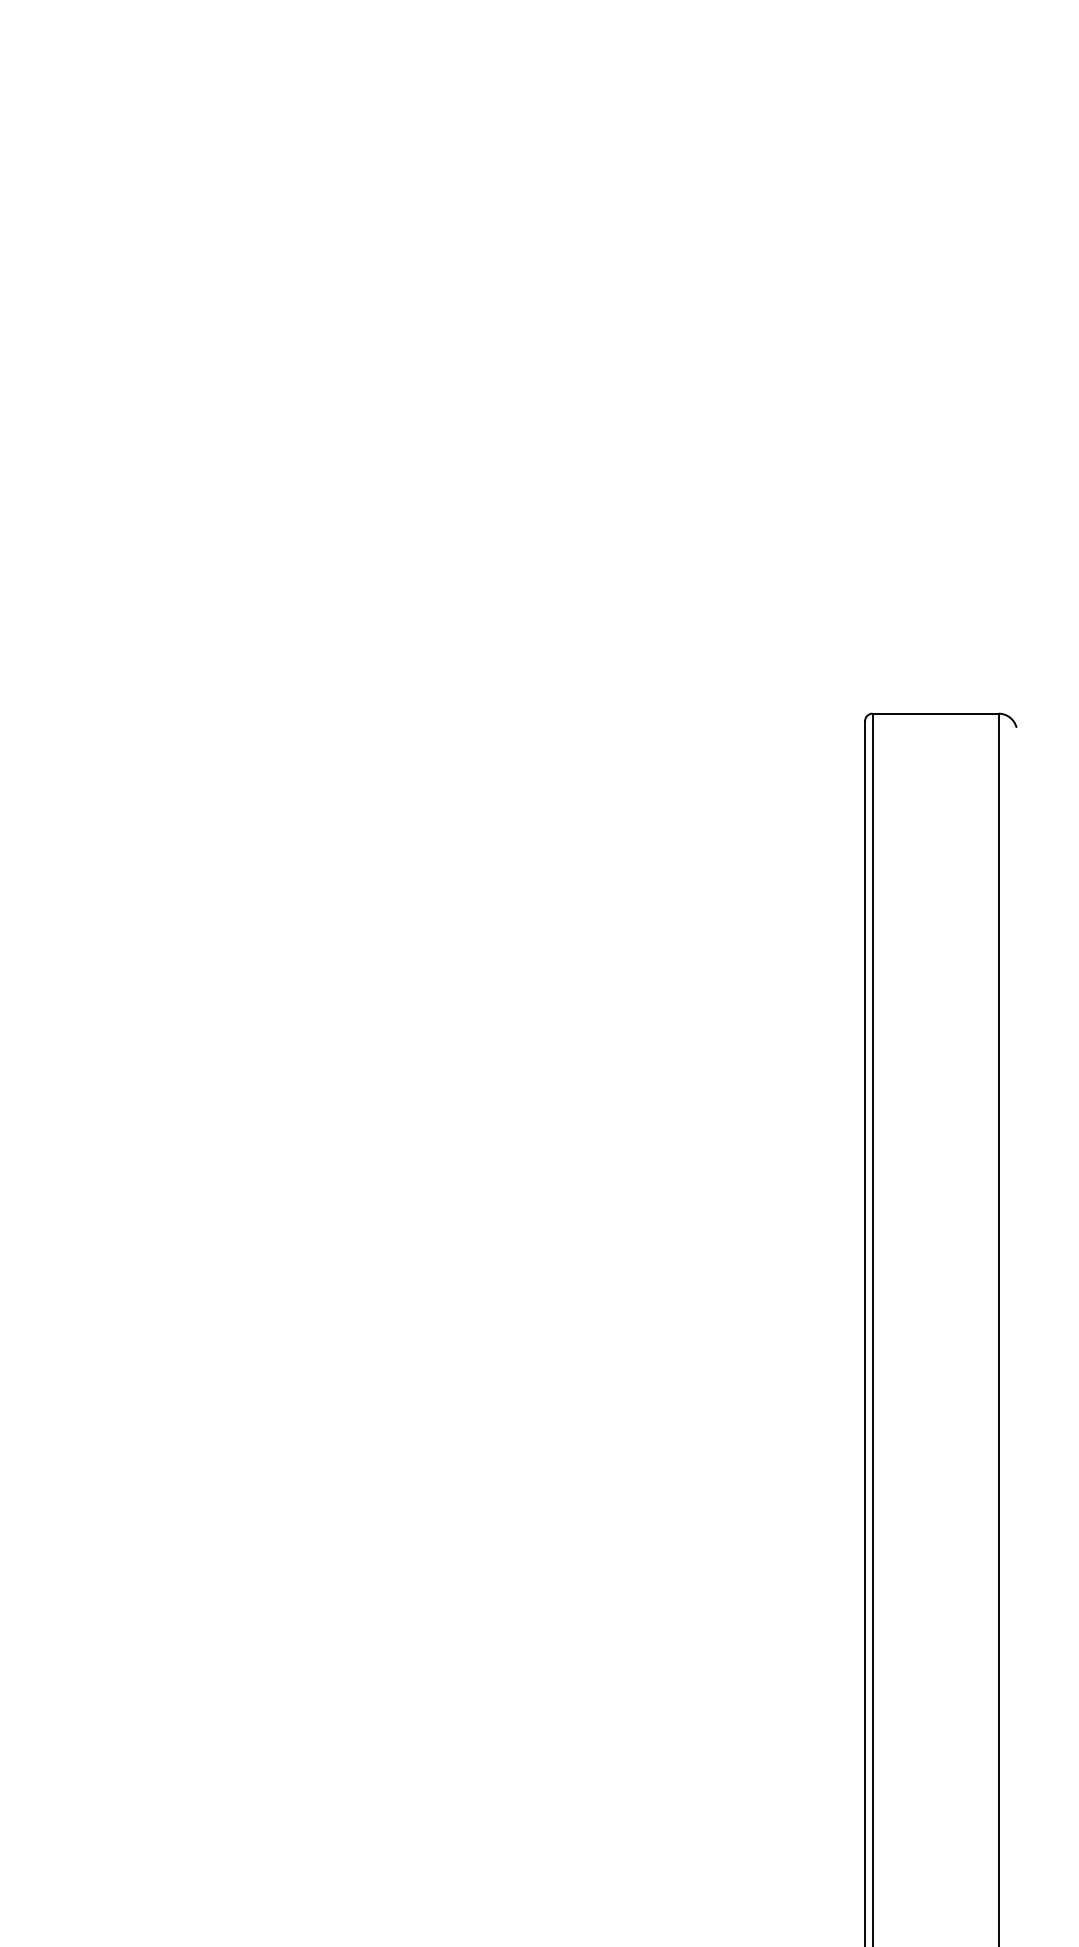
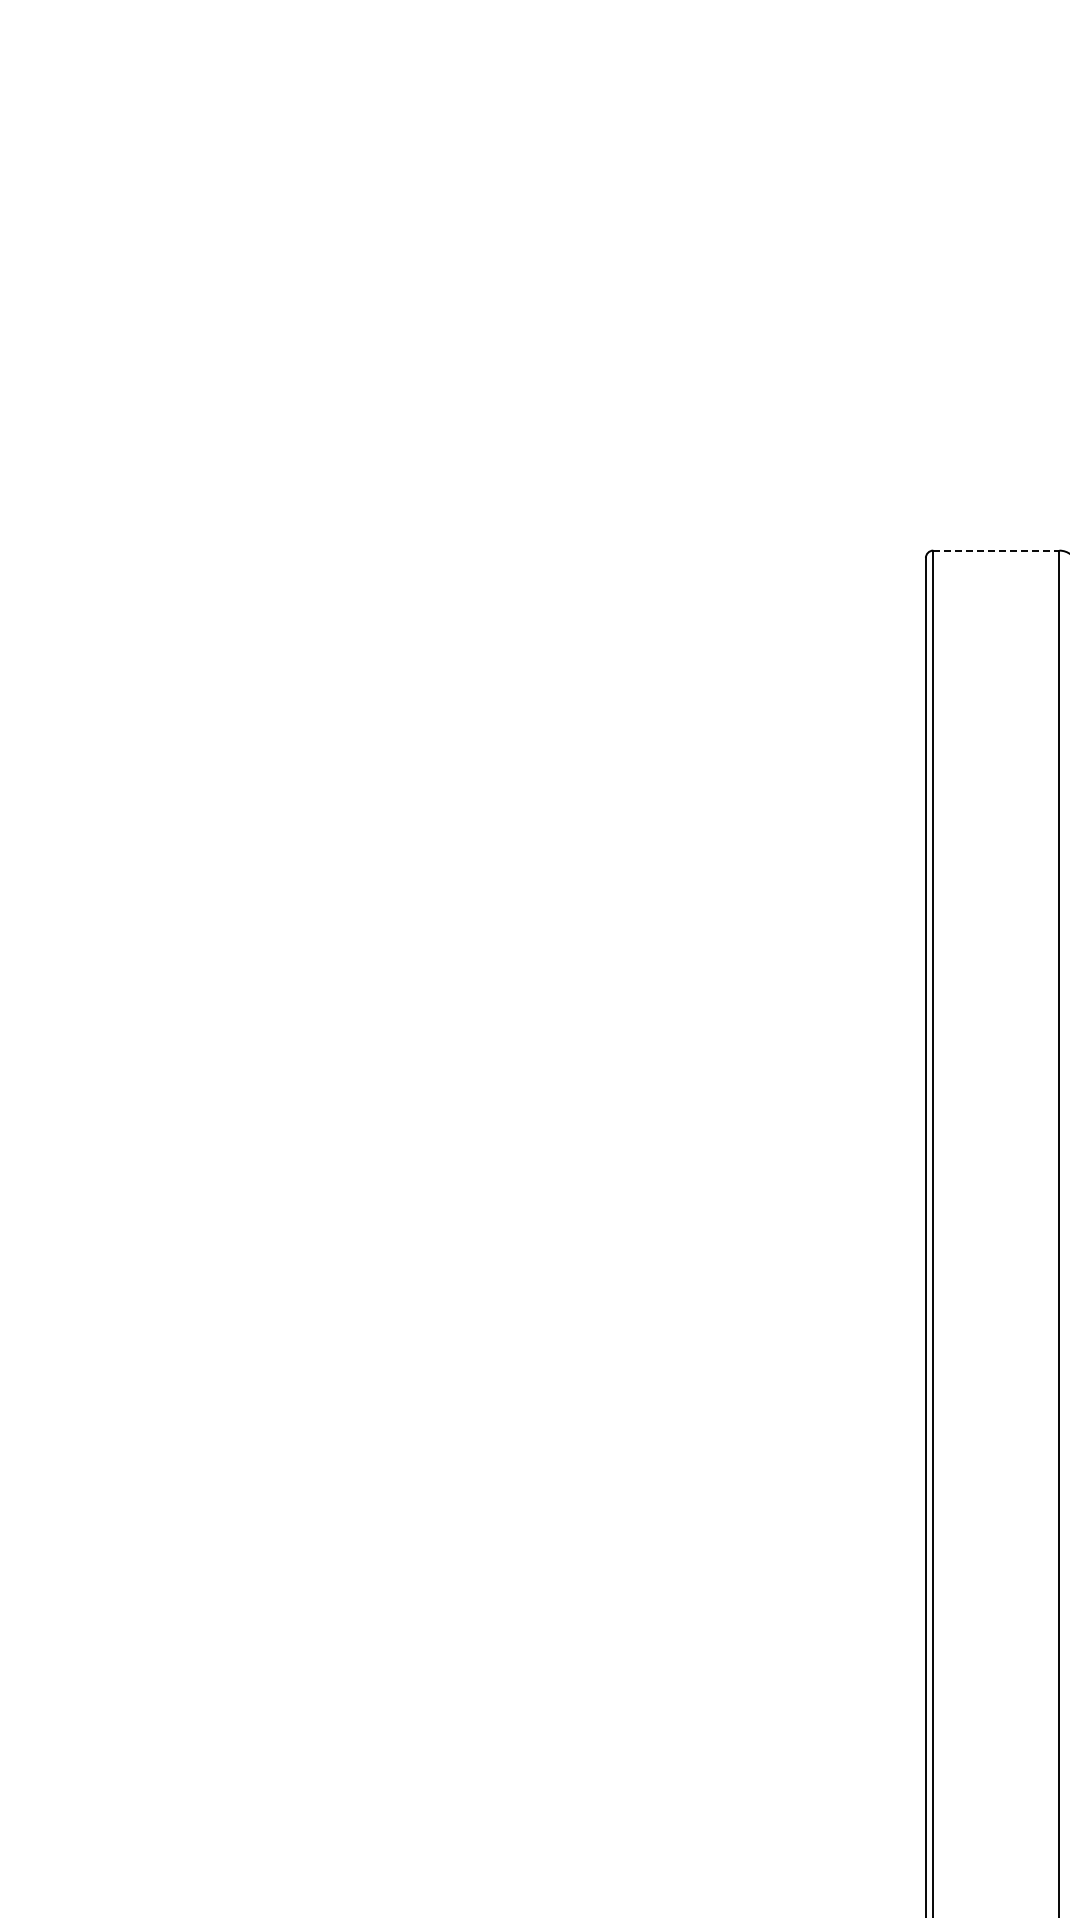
line: (936, 713) -> (997, 550), solid -> dashed

